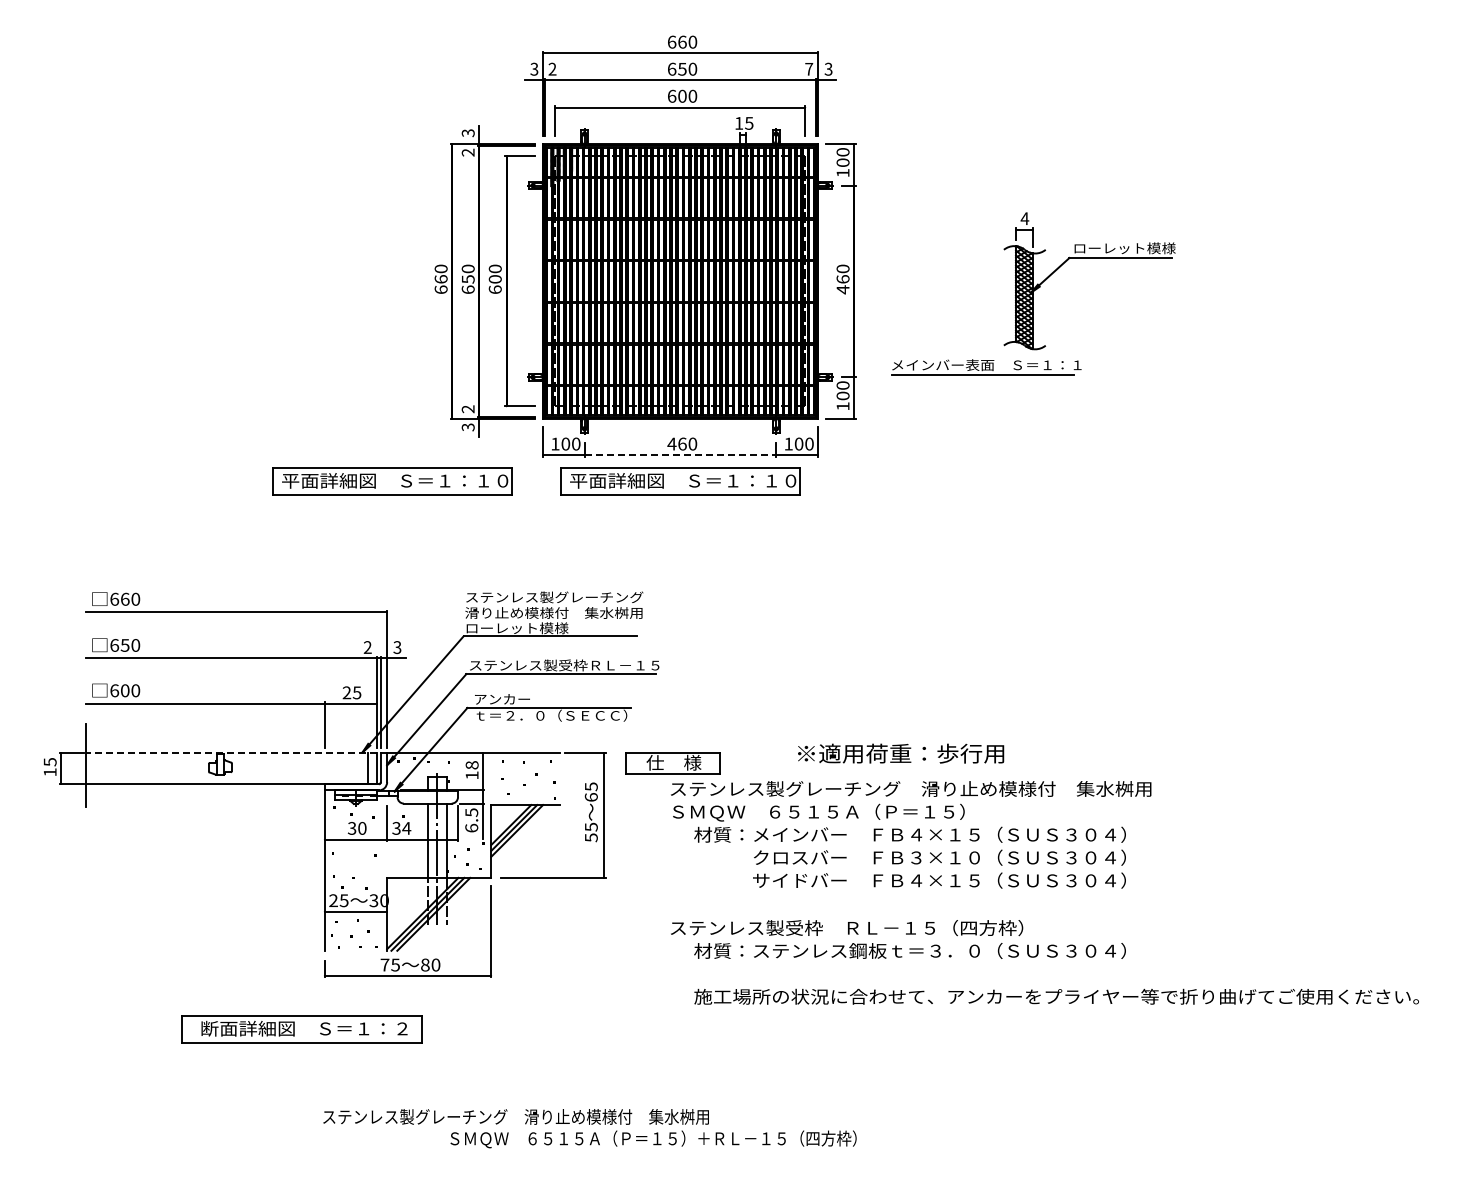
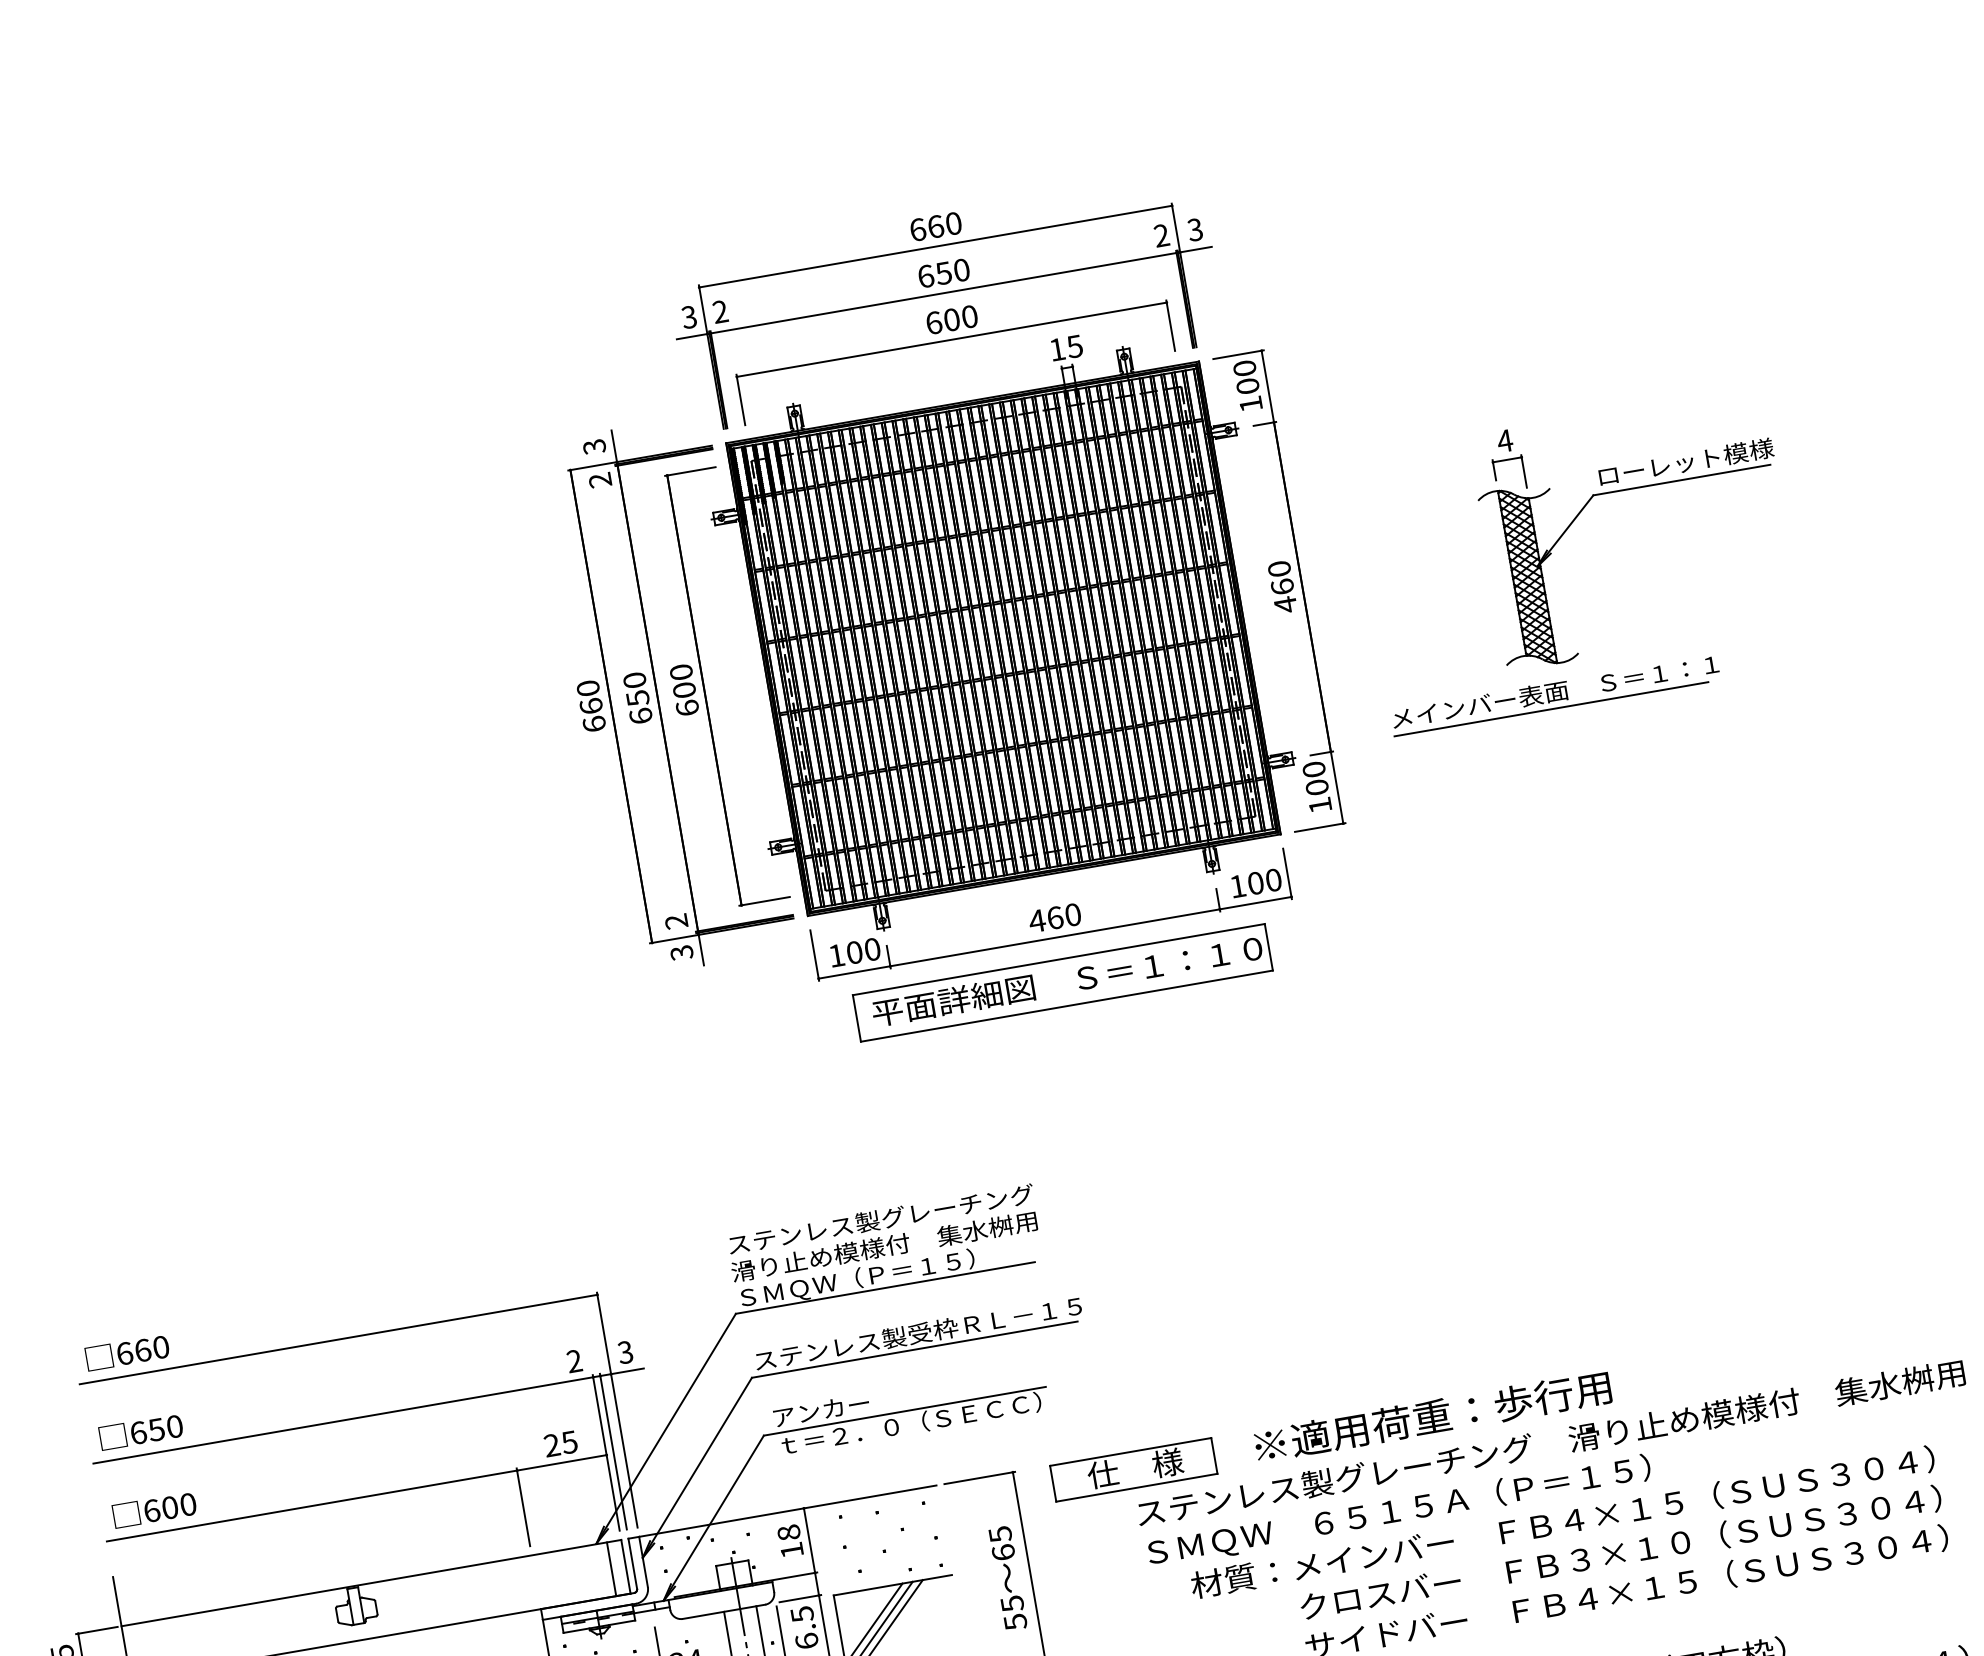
text: (809, 68) -> (1162, 234), 7 -> 2
part: (1089, 258) -> (1627, 490), moved
line: (680, 455) -> (1055, 938), dashed -> solid
part: (392, 481) -> (567, 1068), removed
text: (534, 628) -> (855, 1279), ローレット模様 -> ＳＭＱＷ（Ｐ＝１５）
line: (230, 752) -> (369, 1582), dashed -> solid
text: (901, 753) -> (1433, 1416), moved

